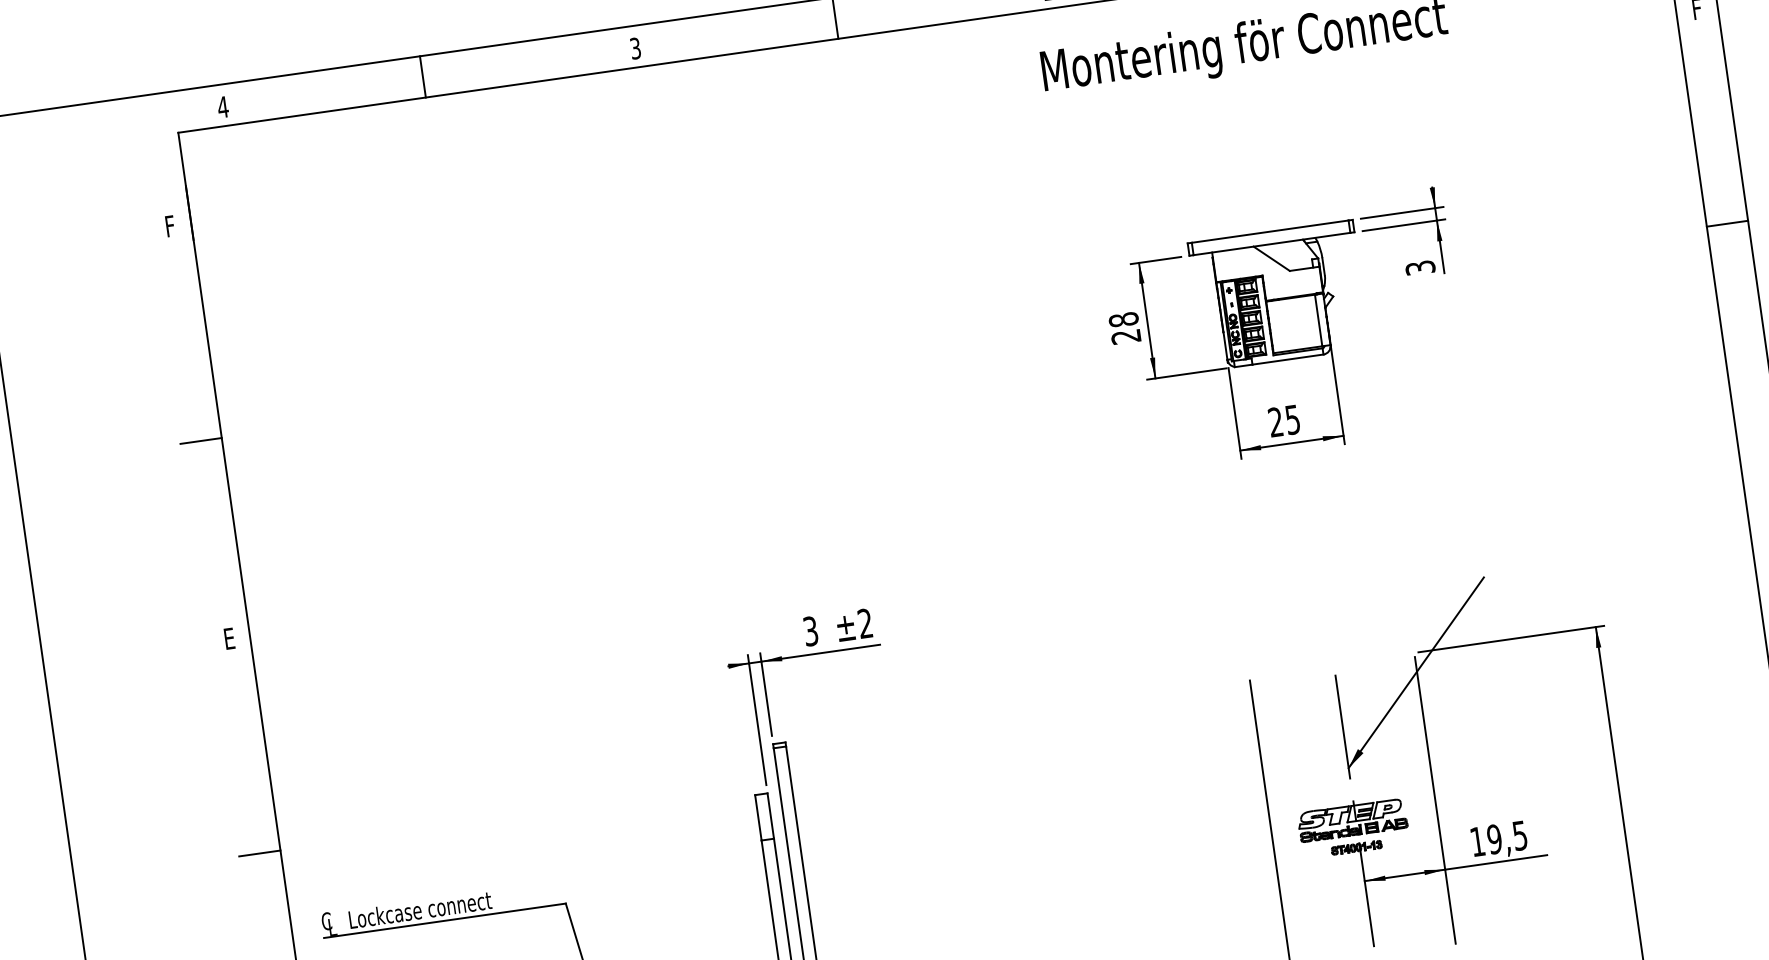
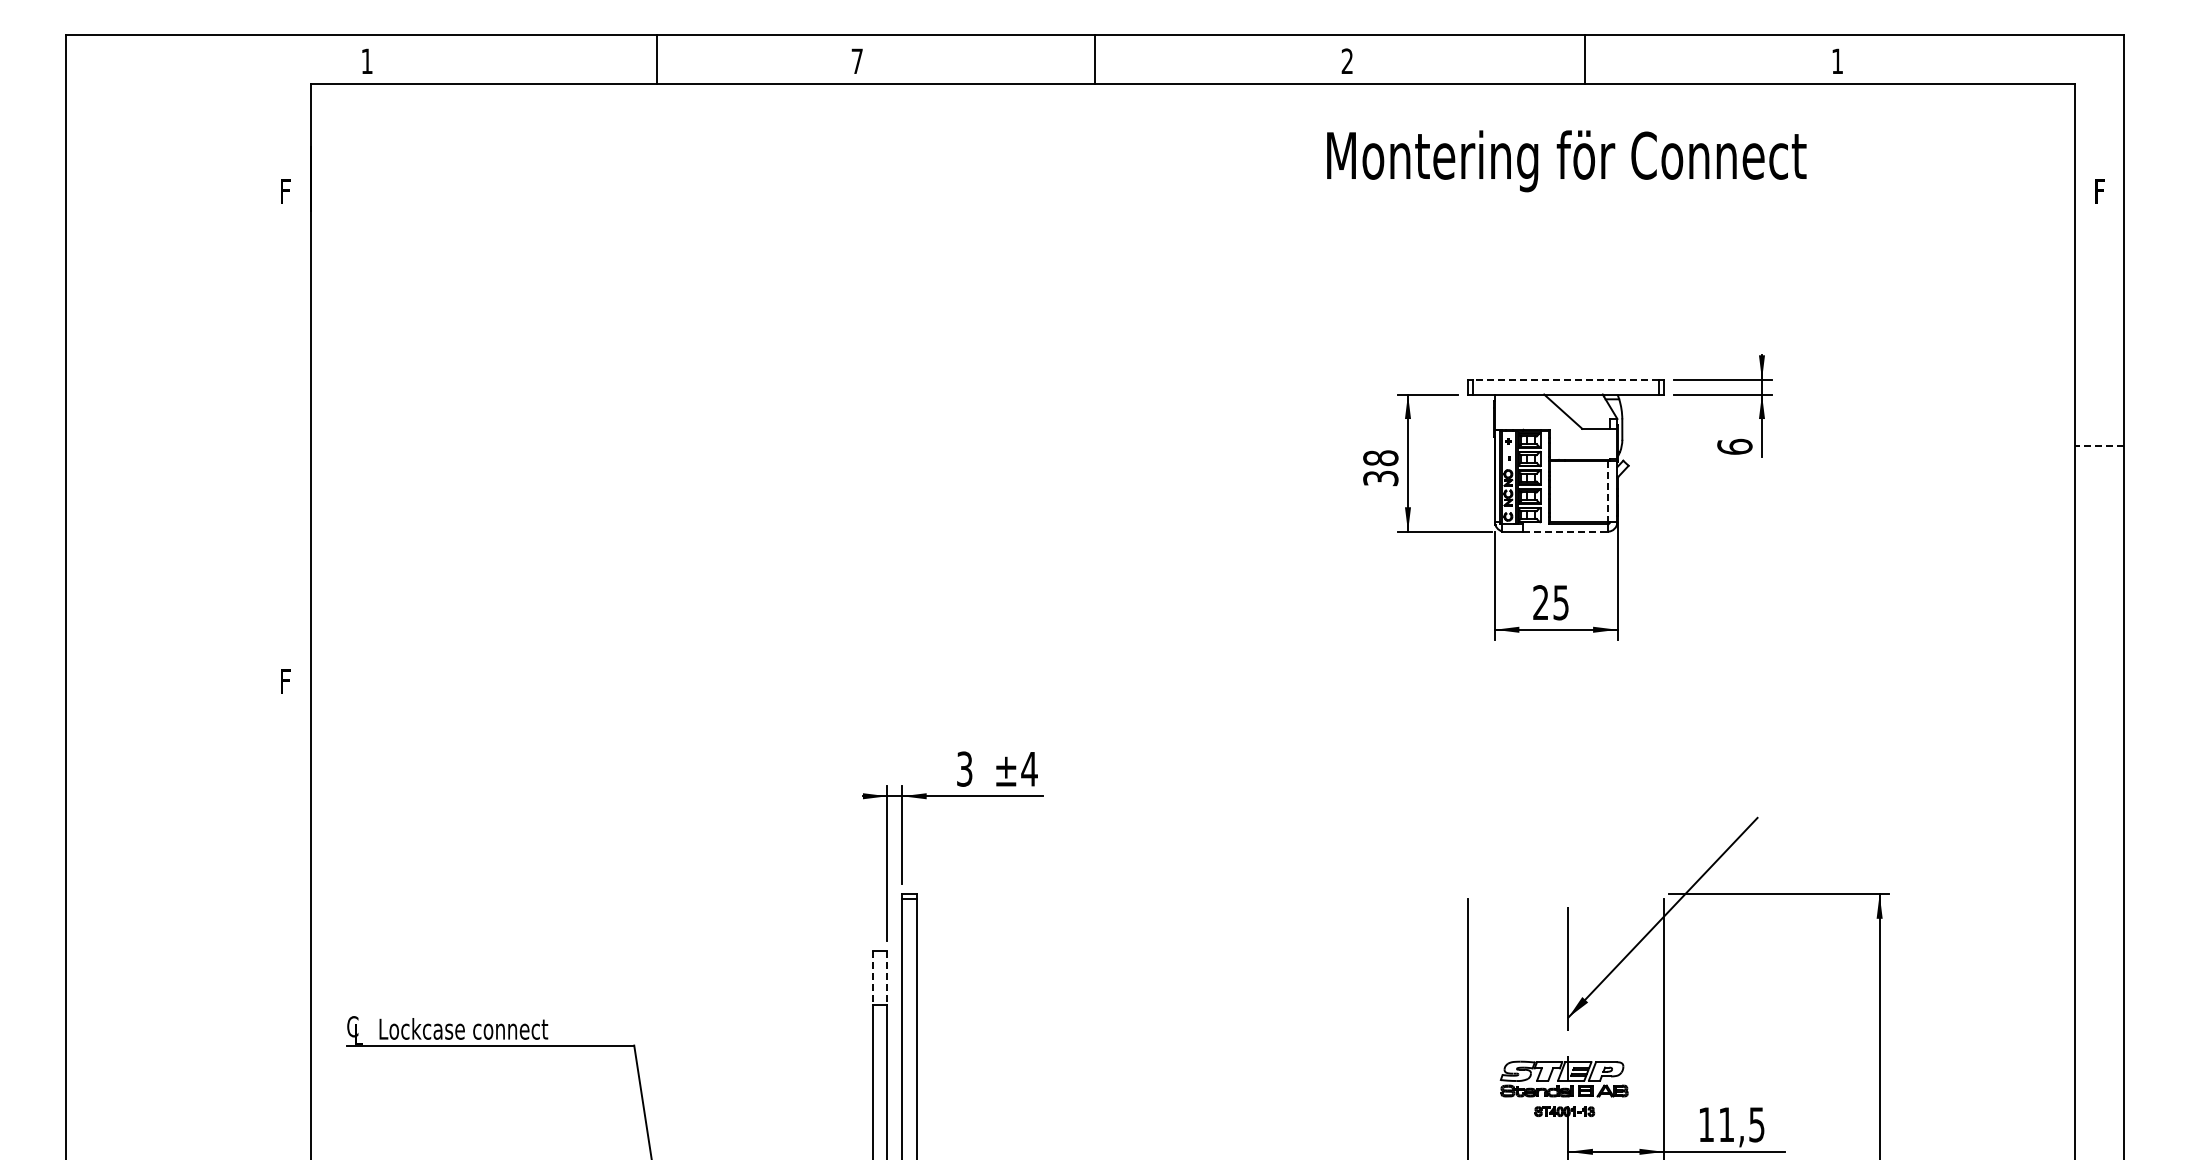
text: (634, 48) -> (856, 61), 3 -> 7
line: (422, 76) -> (656, 58), moved
text: (223, 106) -> (367, 60), 4 -> 1
line: (1727, 223) -> (2099, 446), solid -> dashed
line: (1269, 231) -> (1565, 379), solid -> dashed
text: (1420, 267) -> (1734, 446), 3 -> 6
line: (1318, 320) -> (1607, 491), solid -> dashed
text: (1125, 336) -> (1380, 478), 28 -> 38
line: (1287, 359) -> (1565, 531), solid -> dashed
line: (200, 441) -> (285, 446), removed
text: (865, 623) -> (1029, 768), ±2 -> ±4
text: (230, 638) -> (287, 681), E -> F
line: (770, 815) -> (887, 977), solid -> dashed
line: (758, 817) -> (872, 977), solid -> dashed
text: (1494, 839) -> (1726, 1124), 19,5 -> 11,5
line: (259, 853) -> (285, 936), removed

